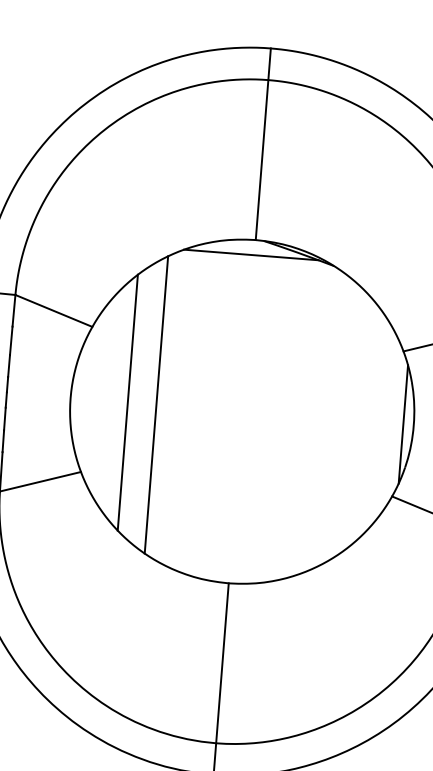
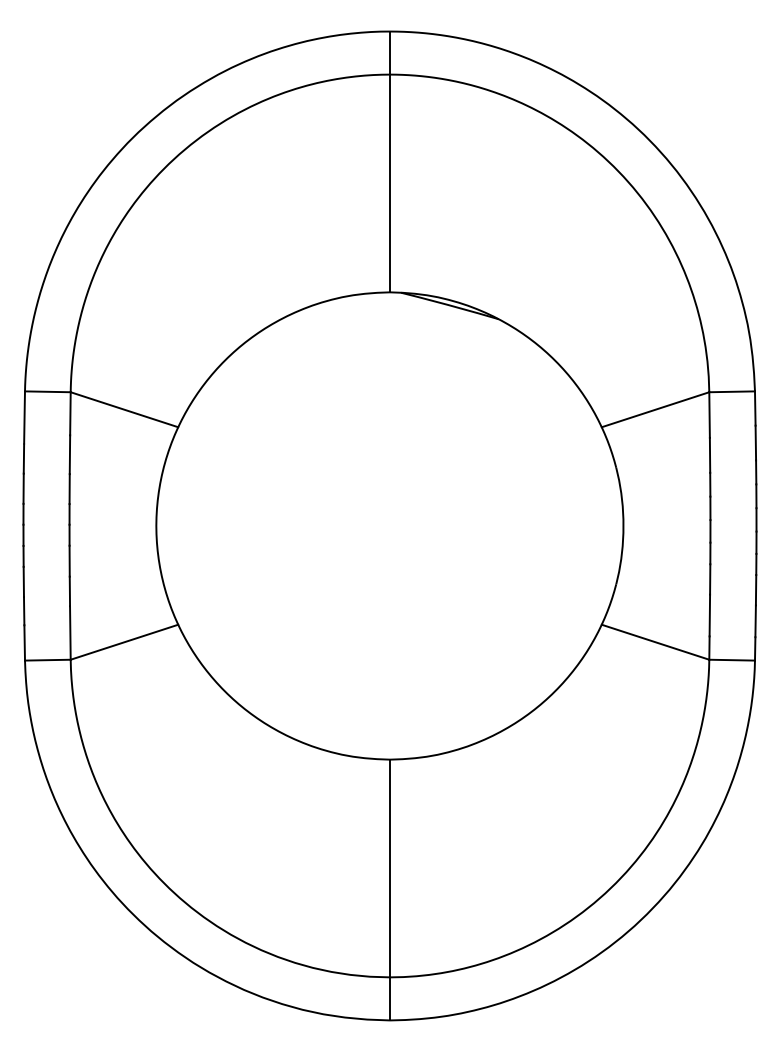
line: (251, 255) -> (385, 313), removed
line: (128, 402) -> (234, 525), removed
line: (156, 404) -> (273, 525), removed
line: (403, 424) -> (609, 525), removed

